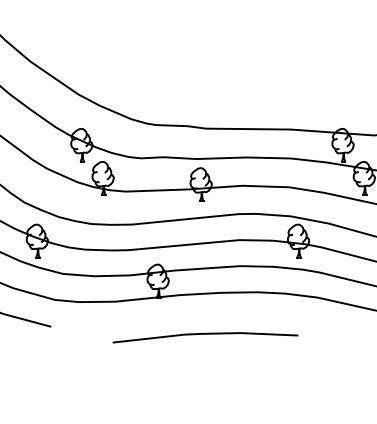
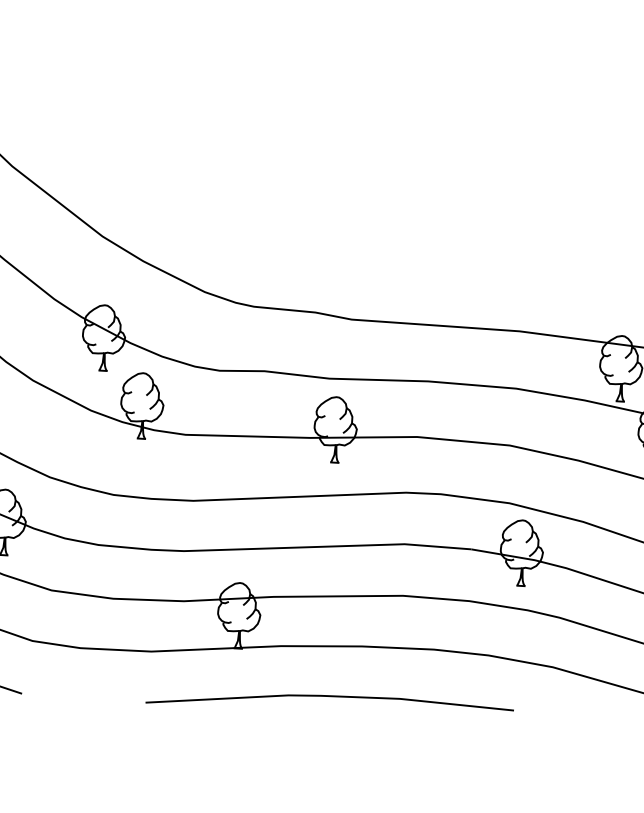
line: (205, 334) -> (330, 697), moved

